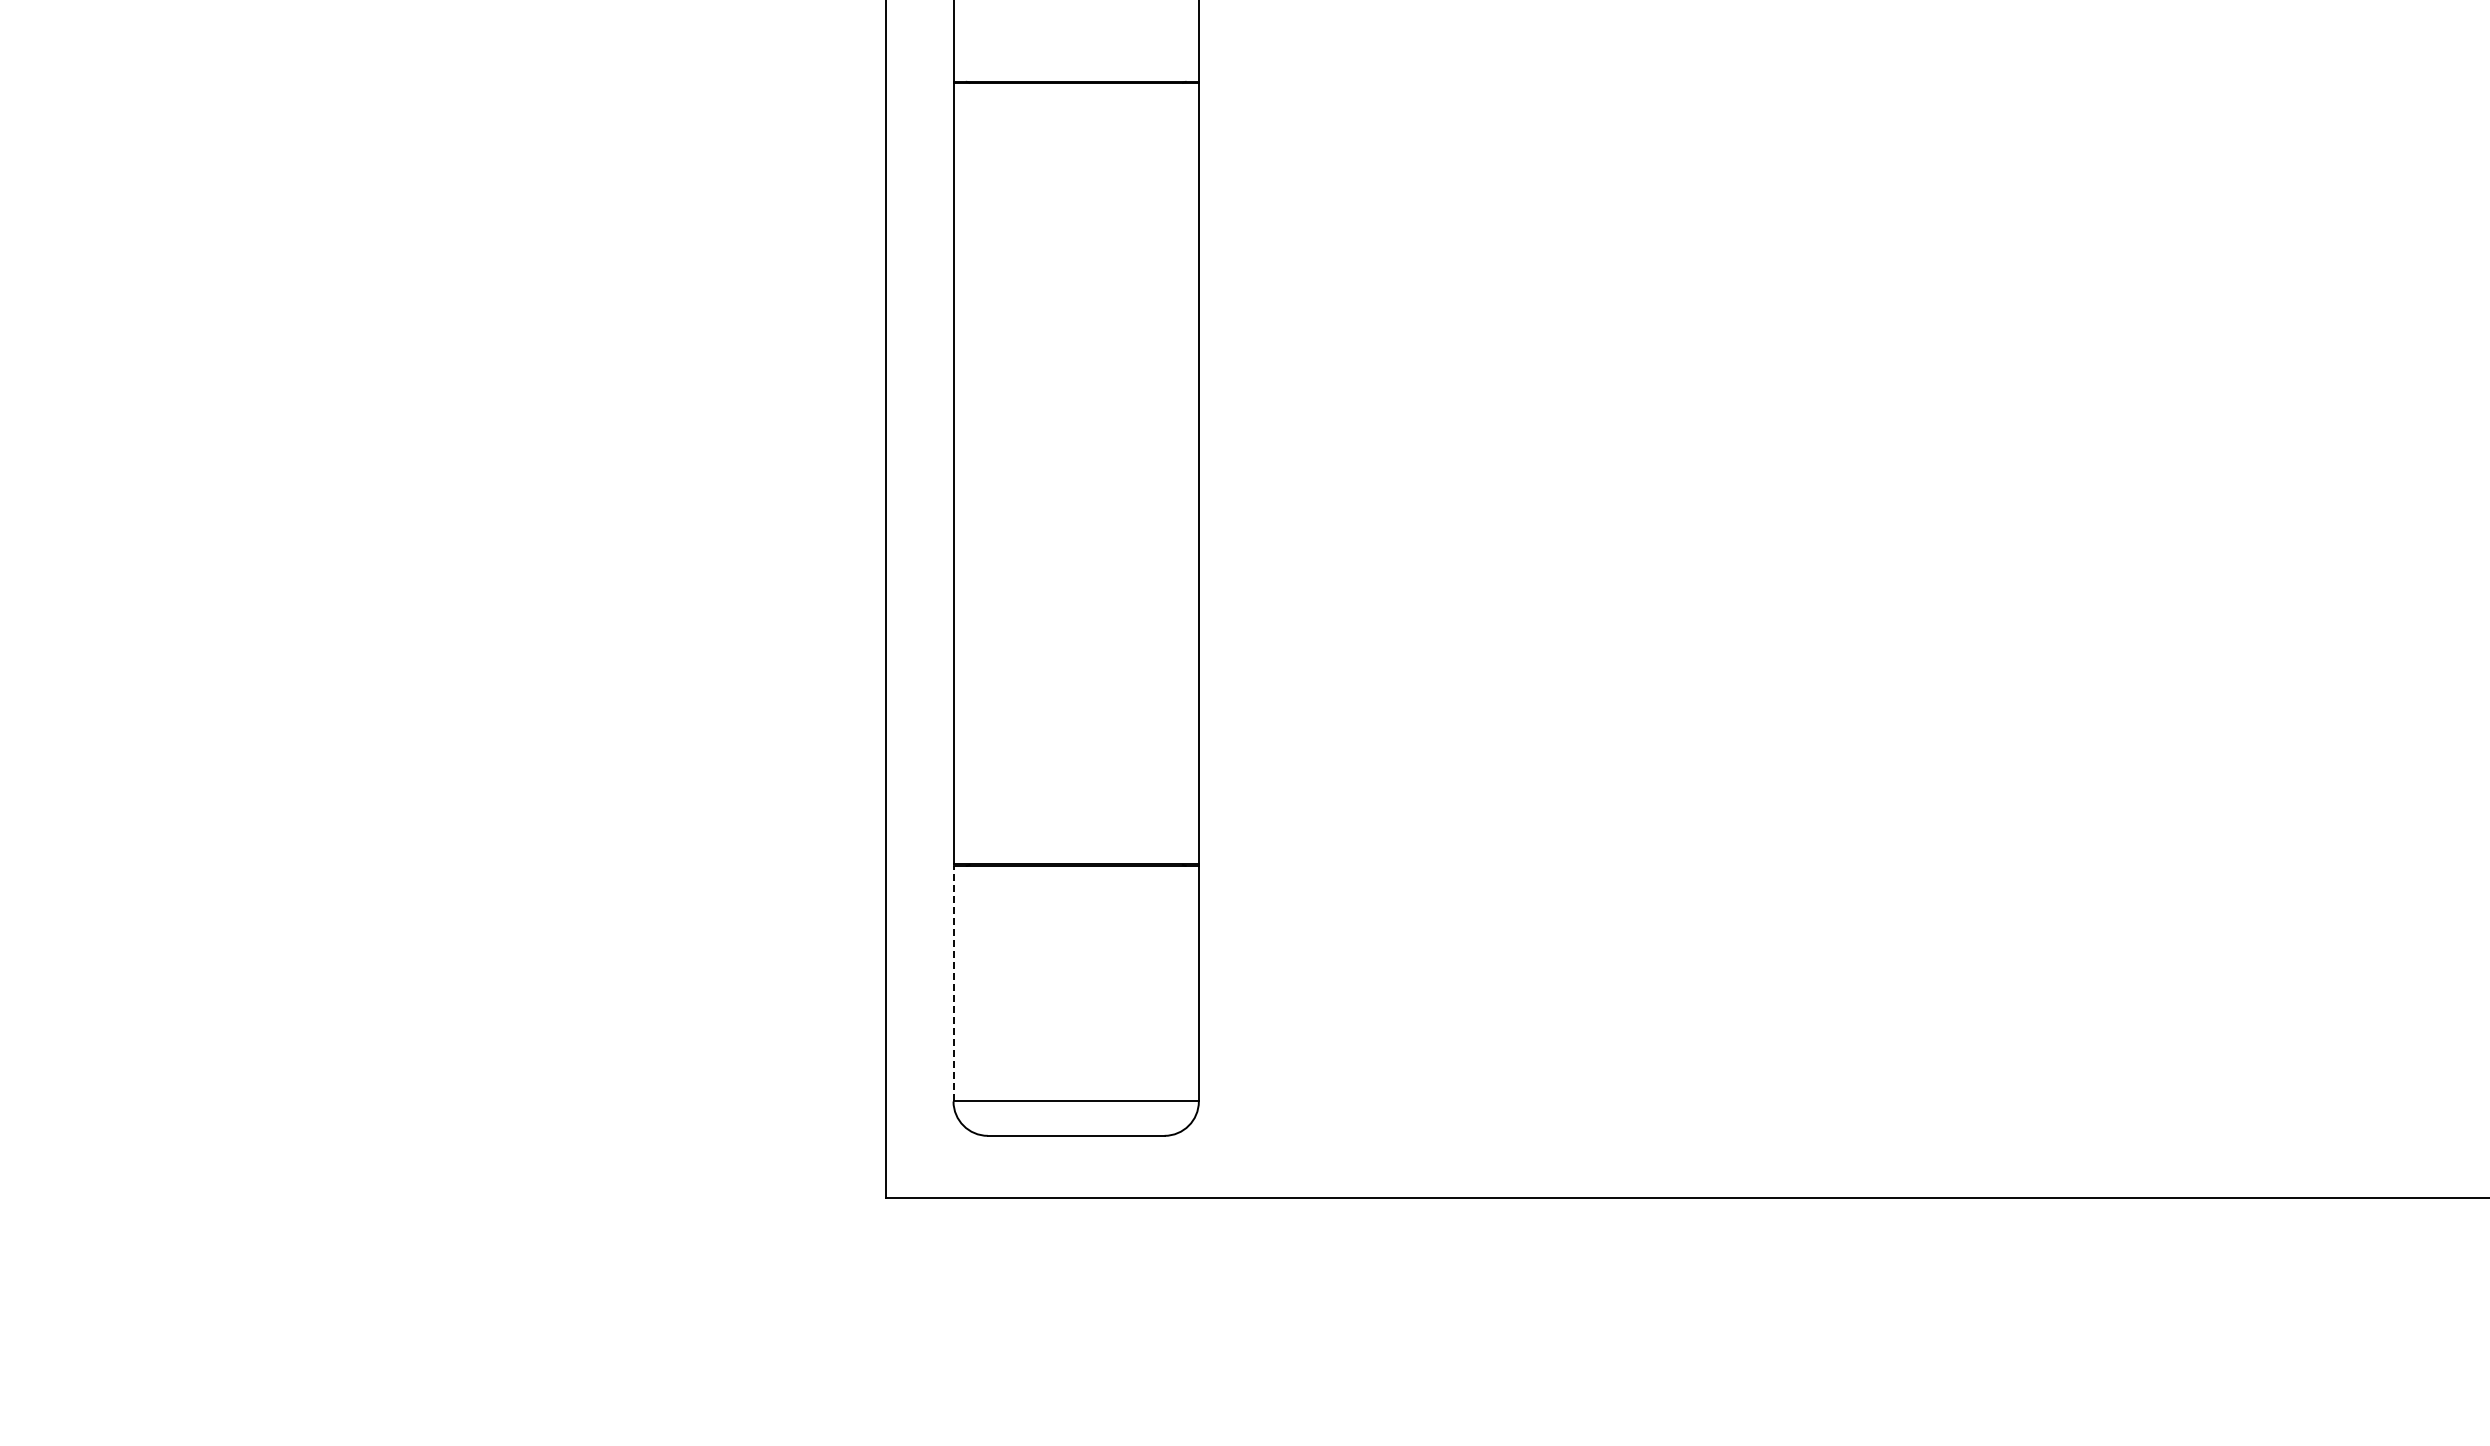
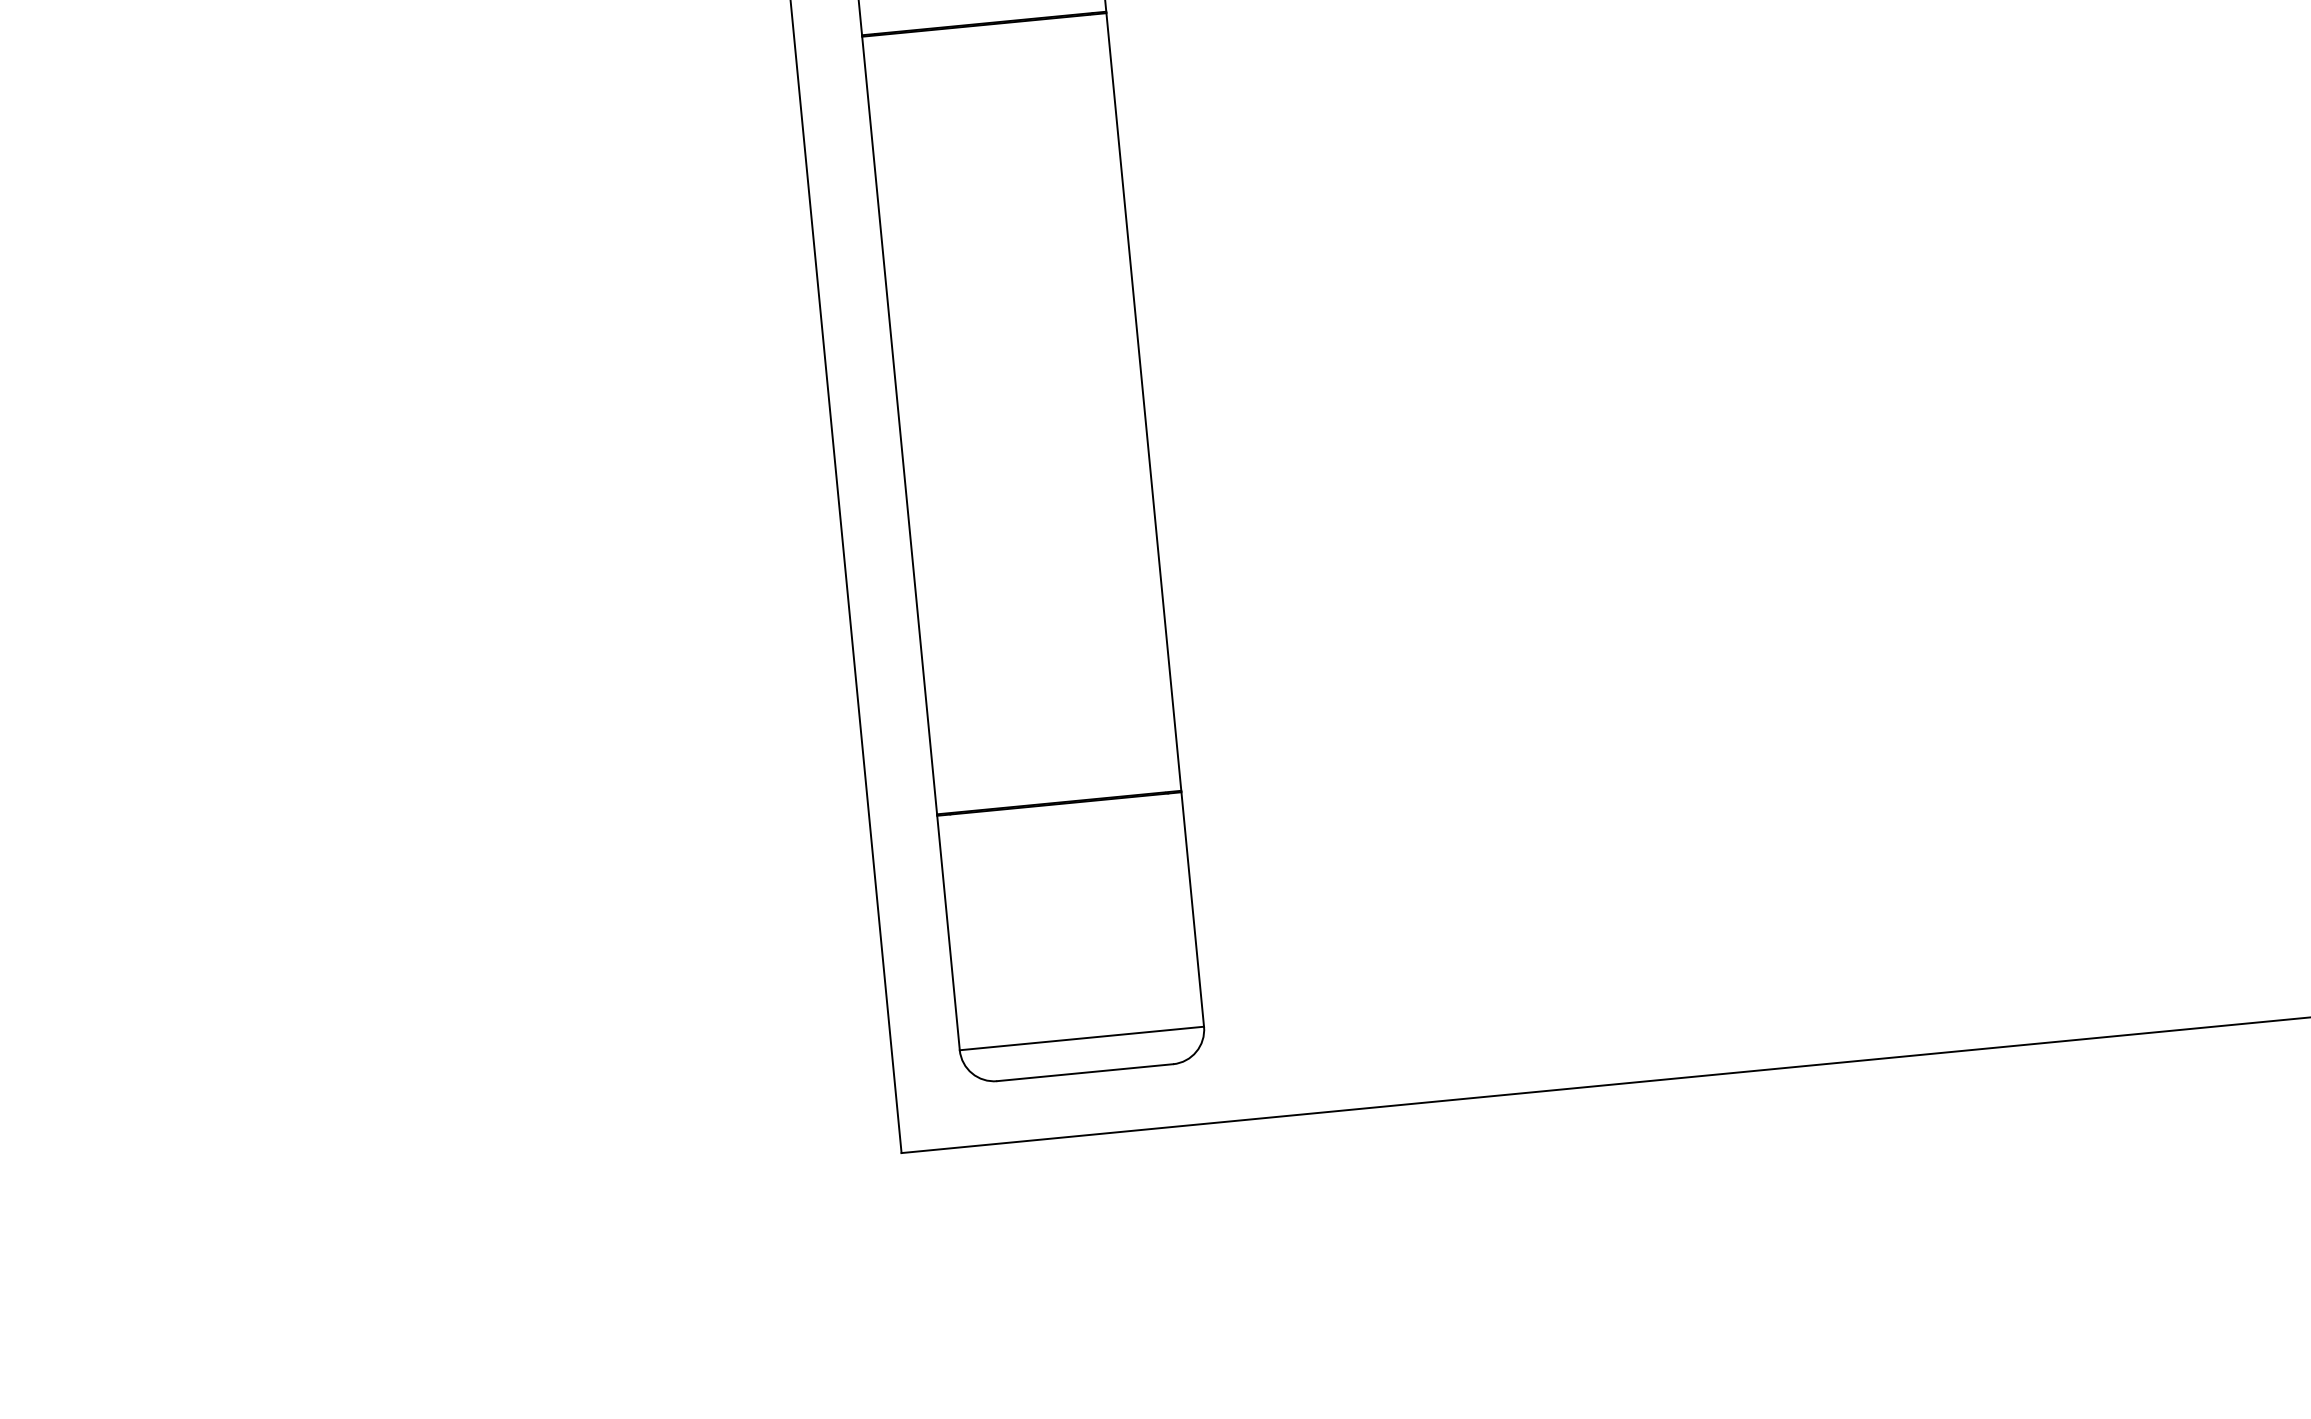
line: (953, 983) -> (948, 932), dashed -> solid

